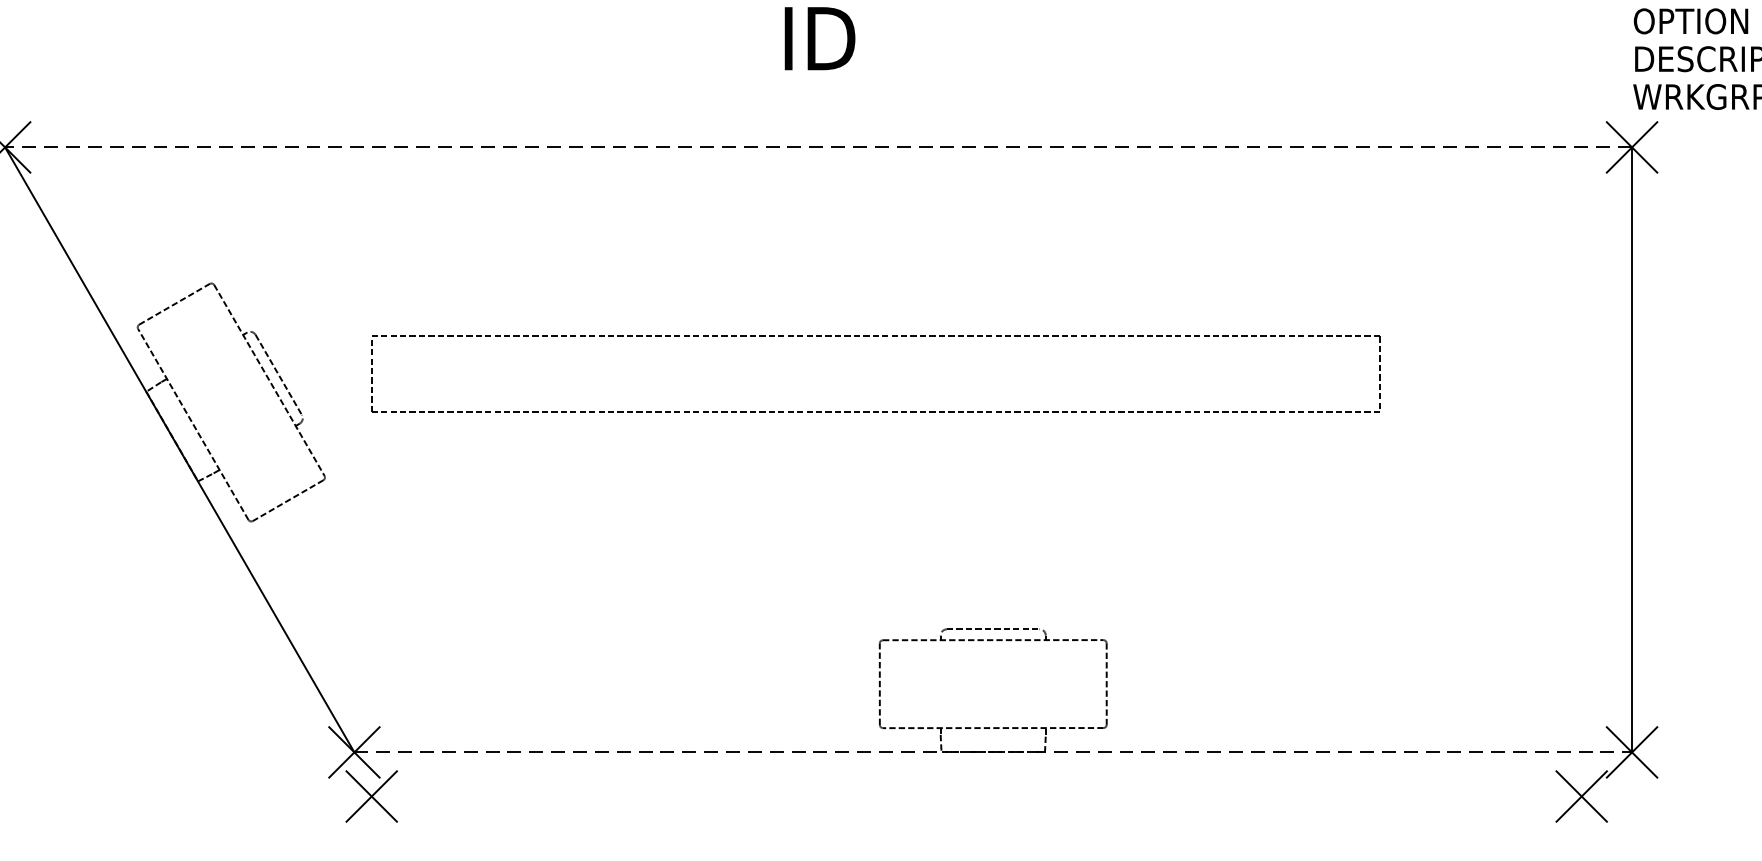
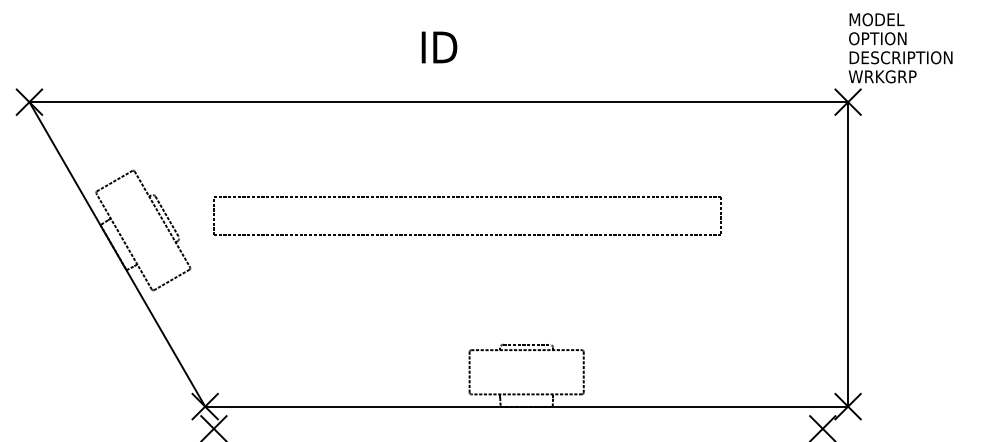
line: (818, 148) -> (438, 102), dashed -> solid
line: (994, 752) -> (527, 406), dashed -> solid

